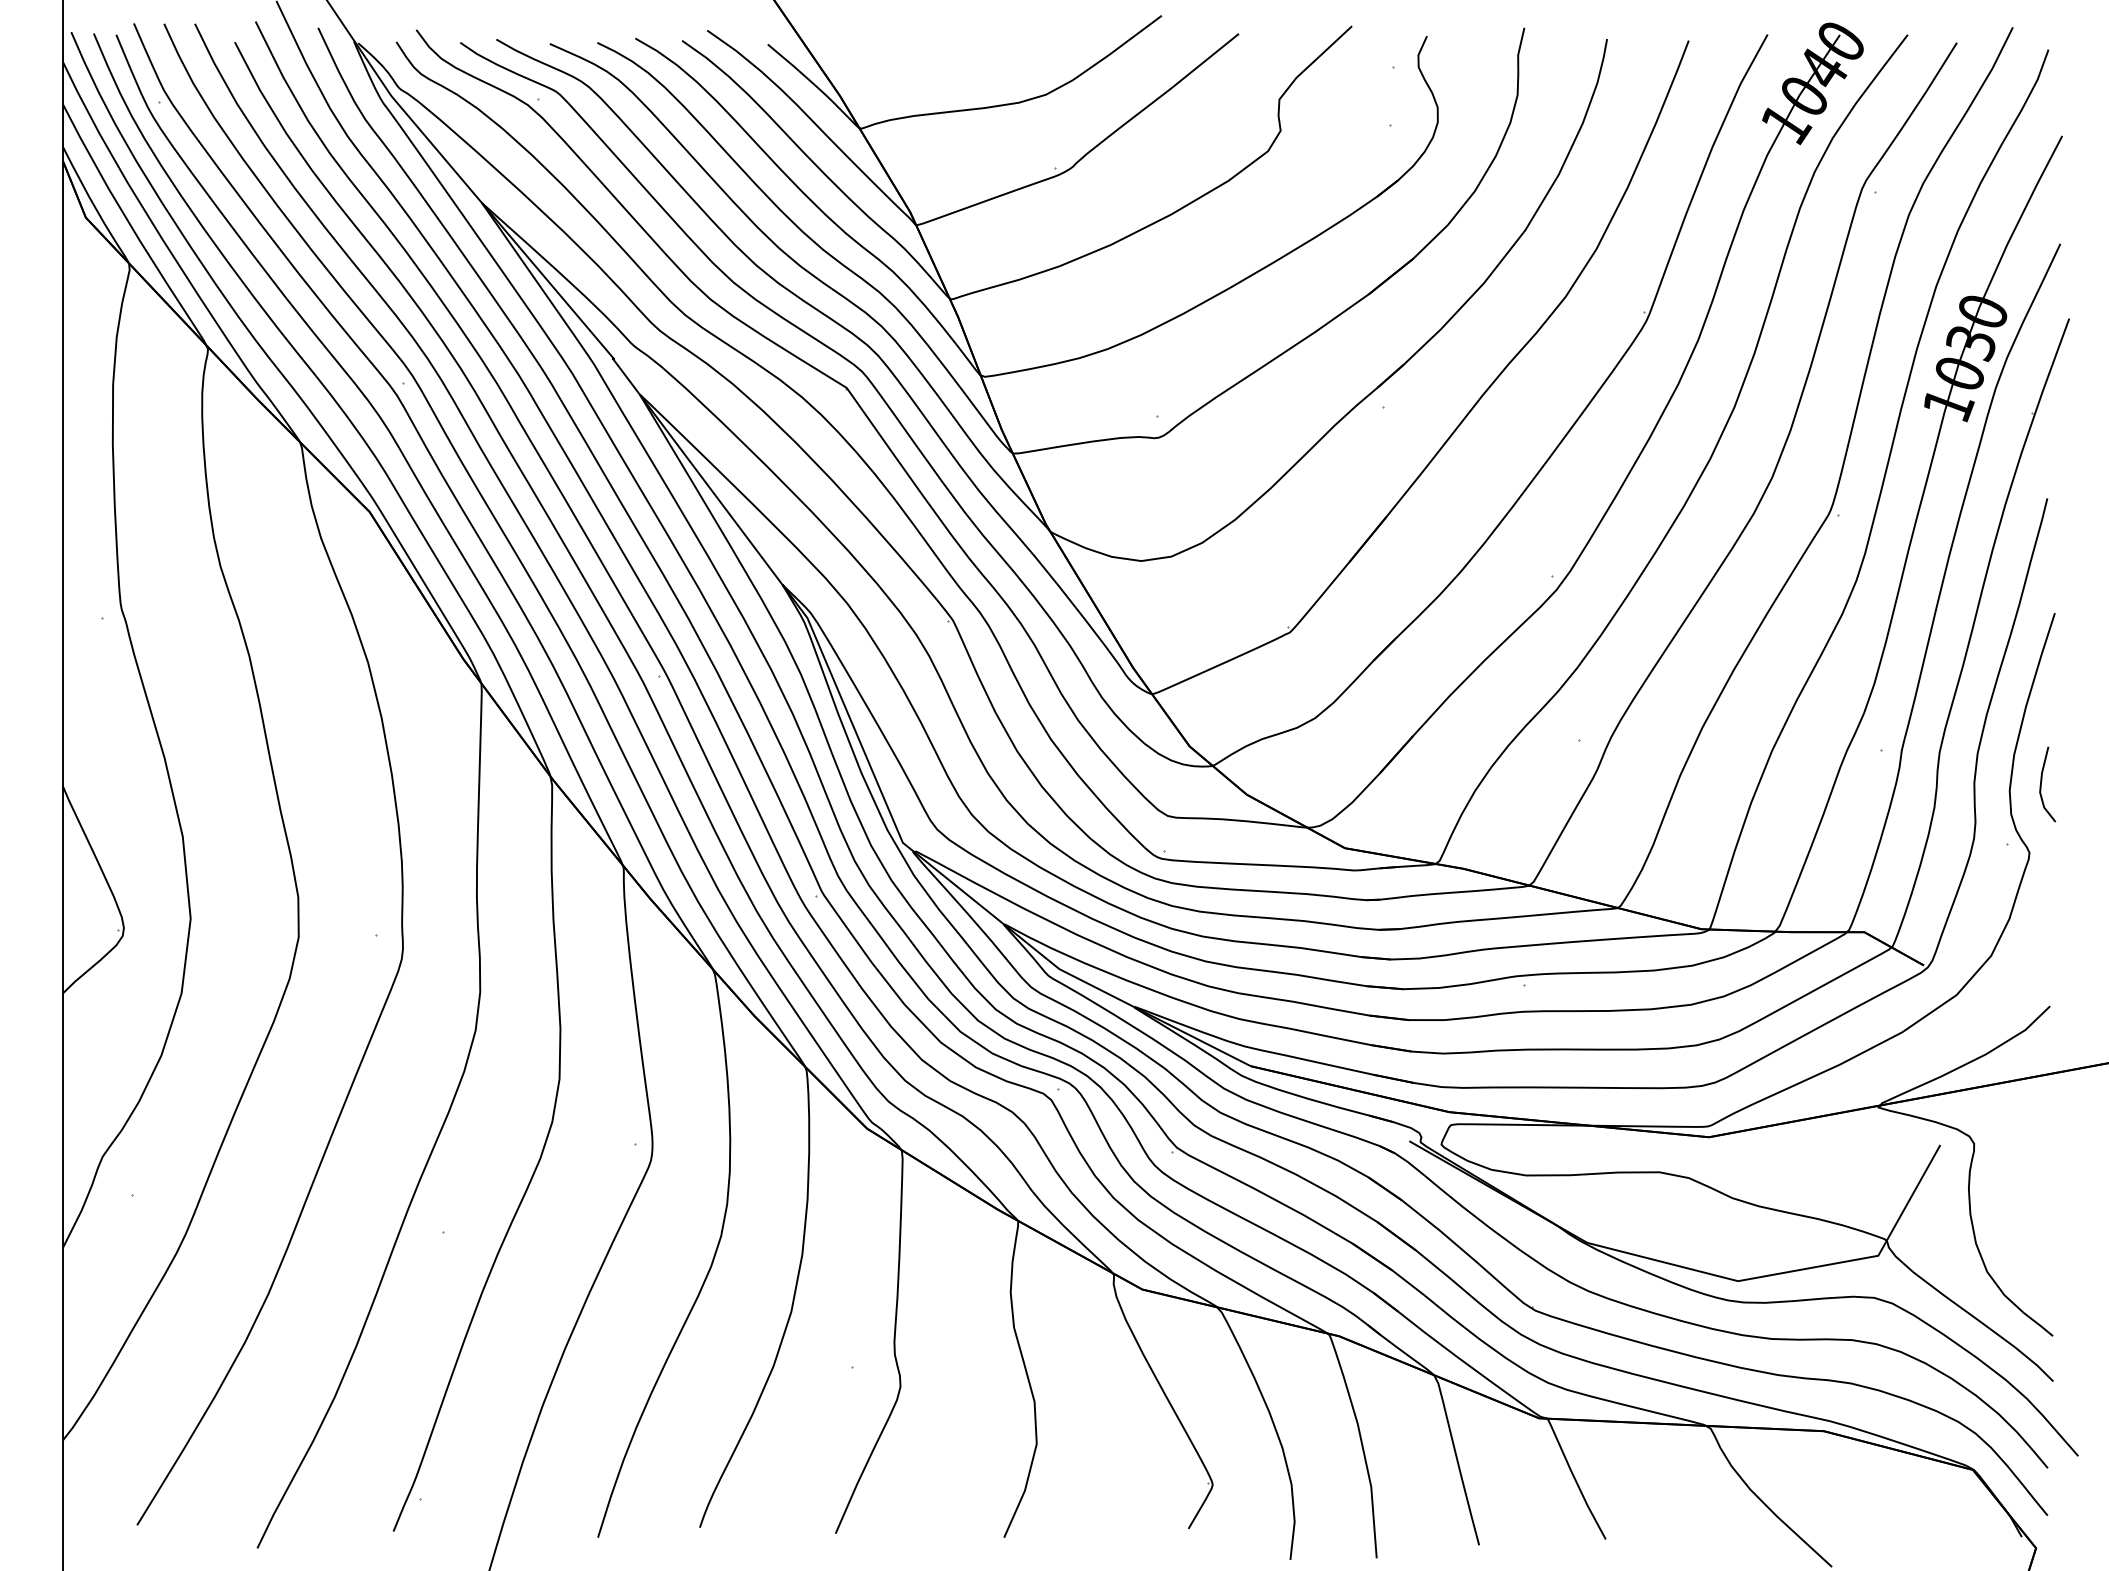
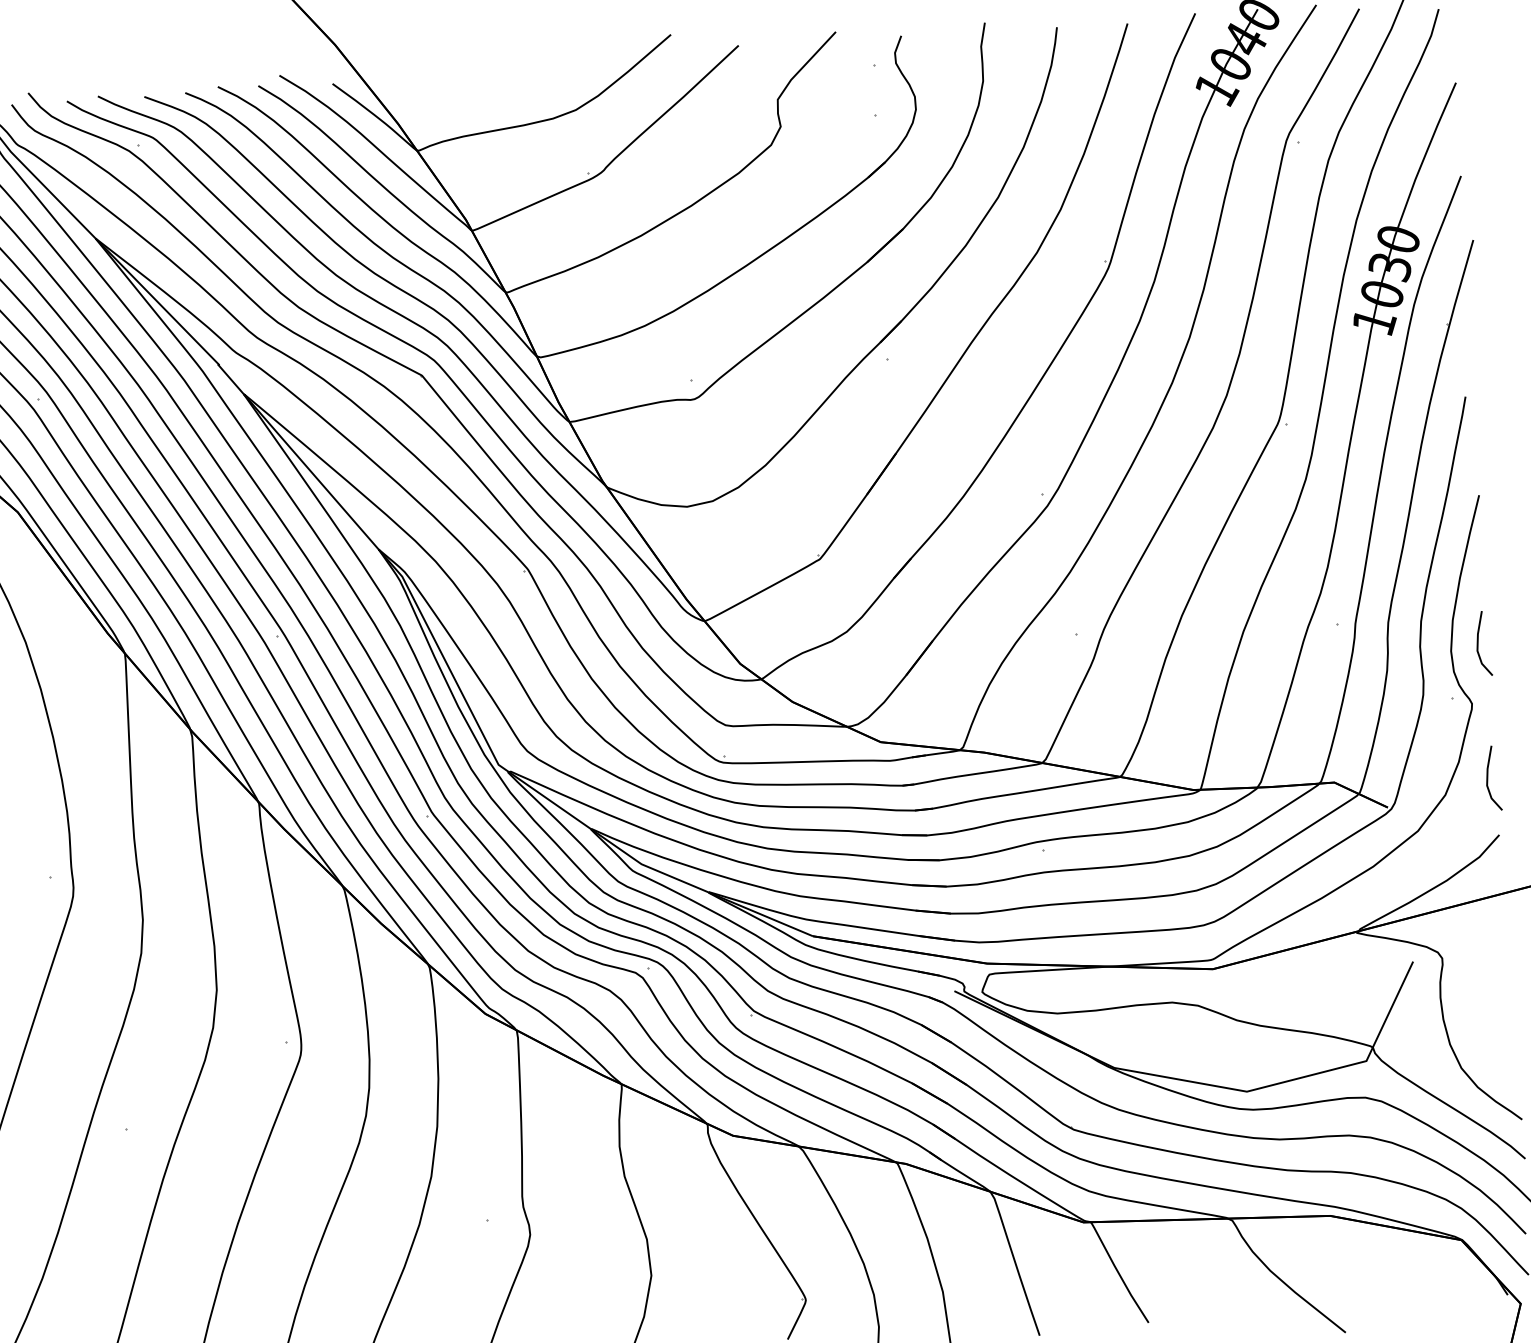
line: (2042, 937) -> (1488, 776), added

